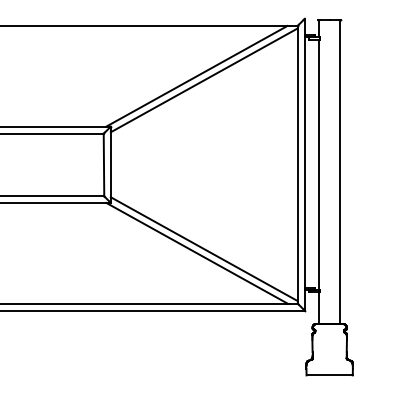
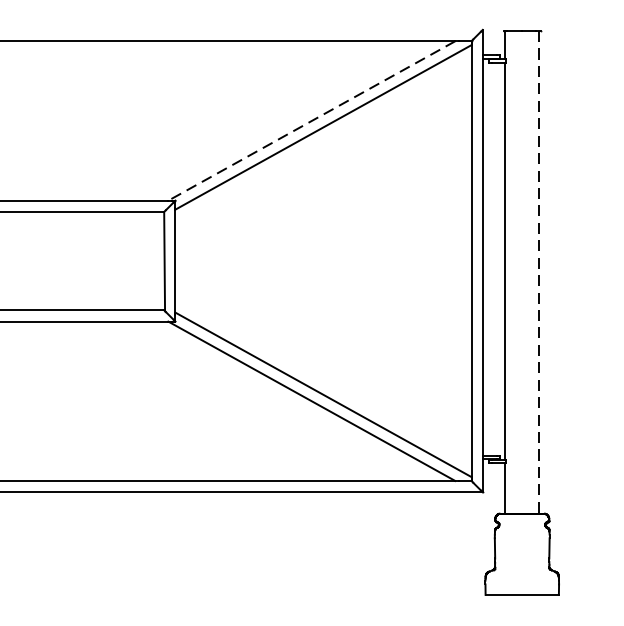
line: (196, 76) -> (311, 121), solid -> dashed
line: (340, 172) -> (539, 273), solid -> dashed

